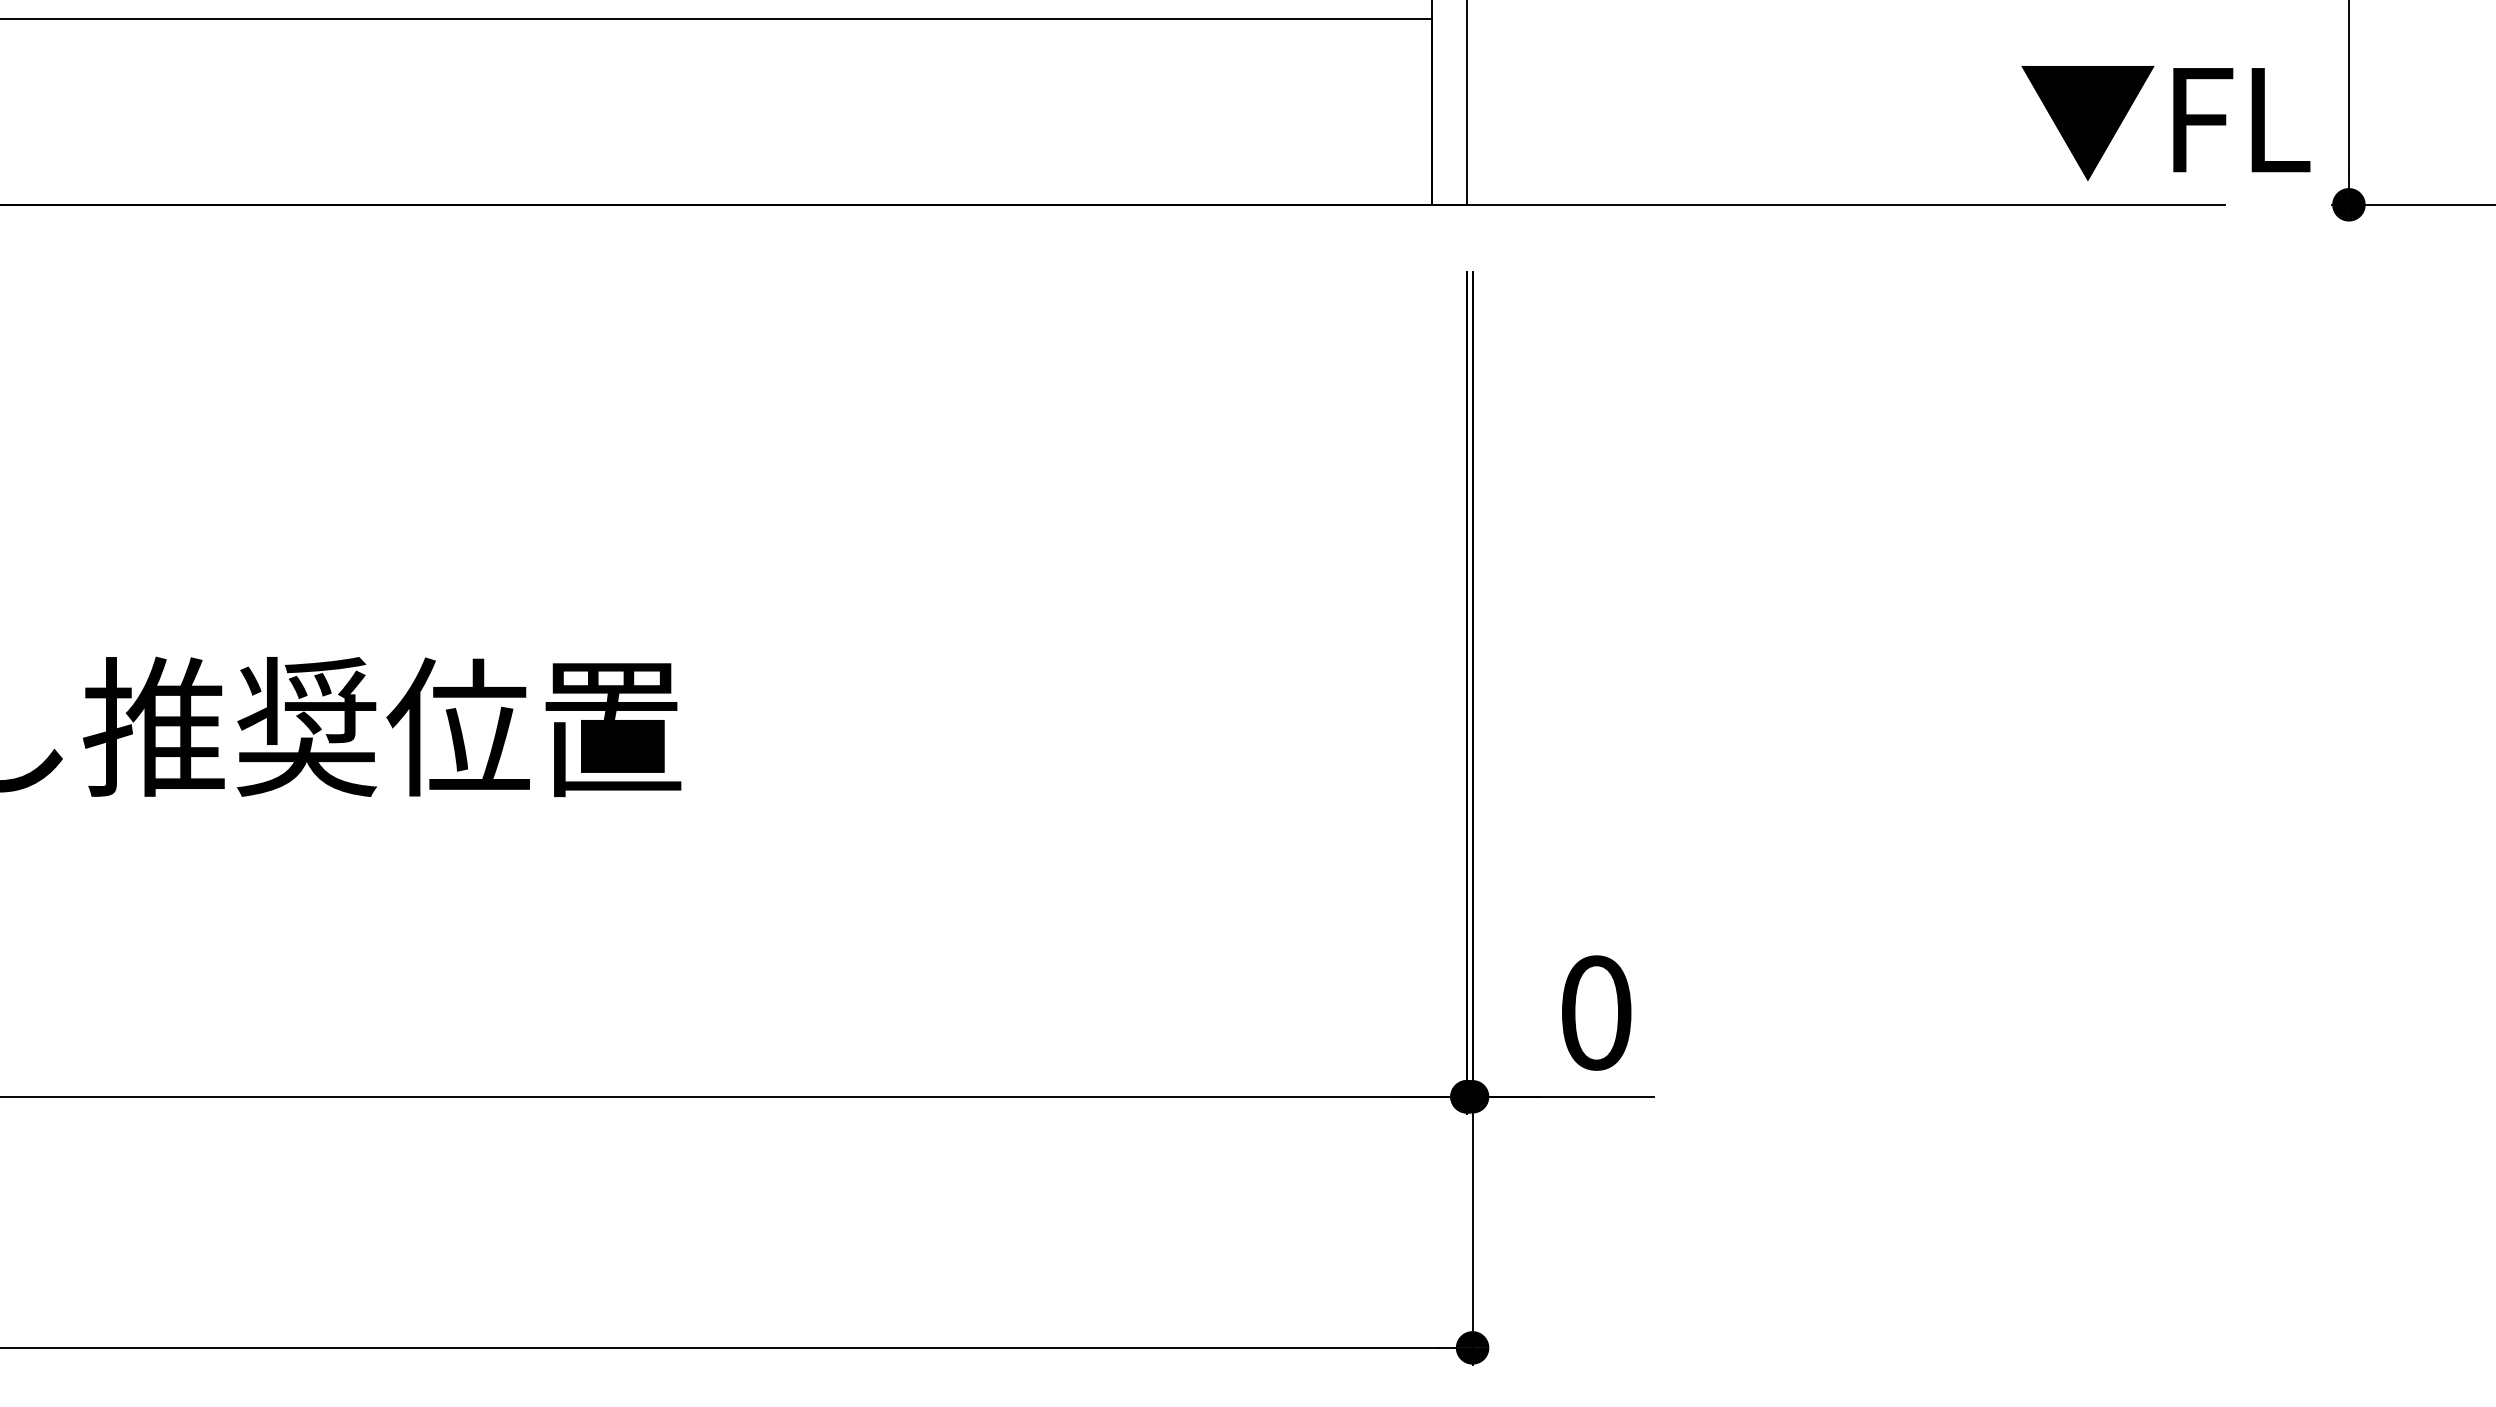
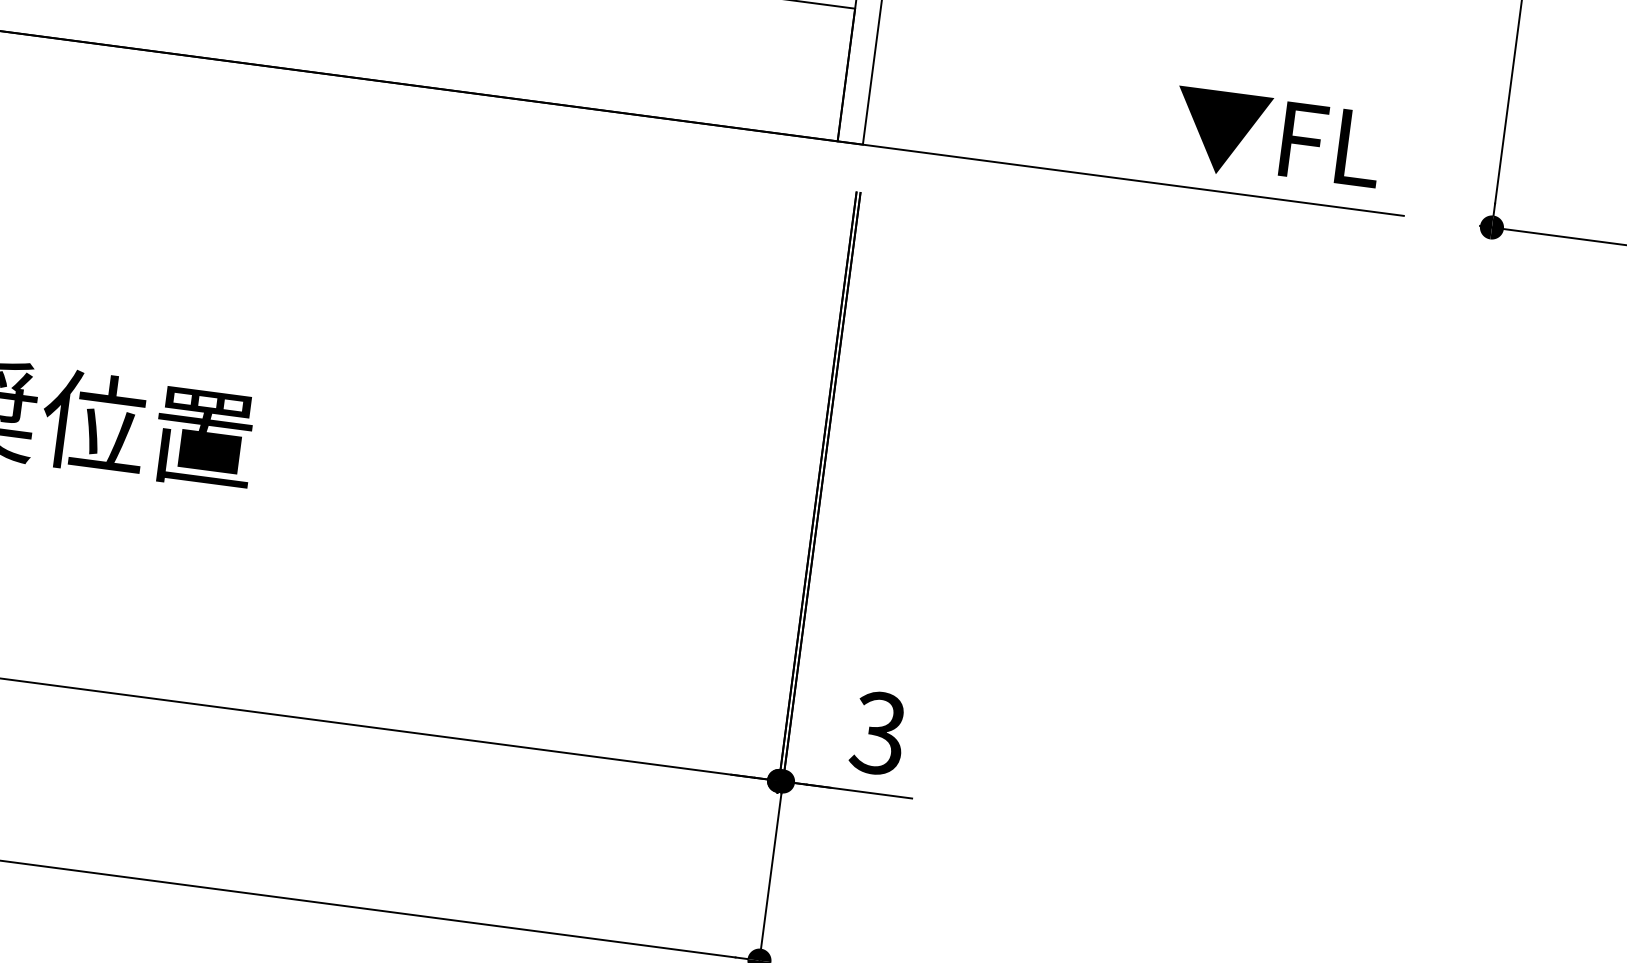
text: (2165, 123) -> (1276, 140), moved
text: (1595, 1012) -> (878, 732), 0 -> 3

